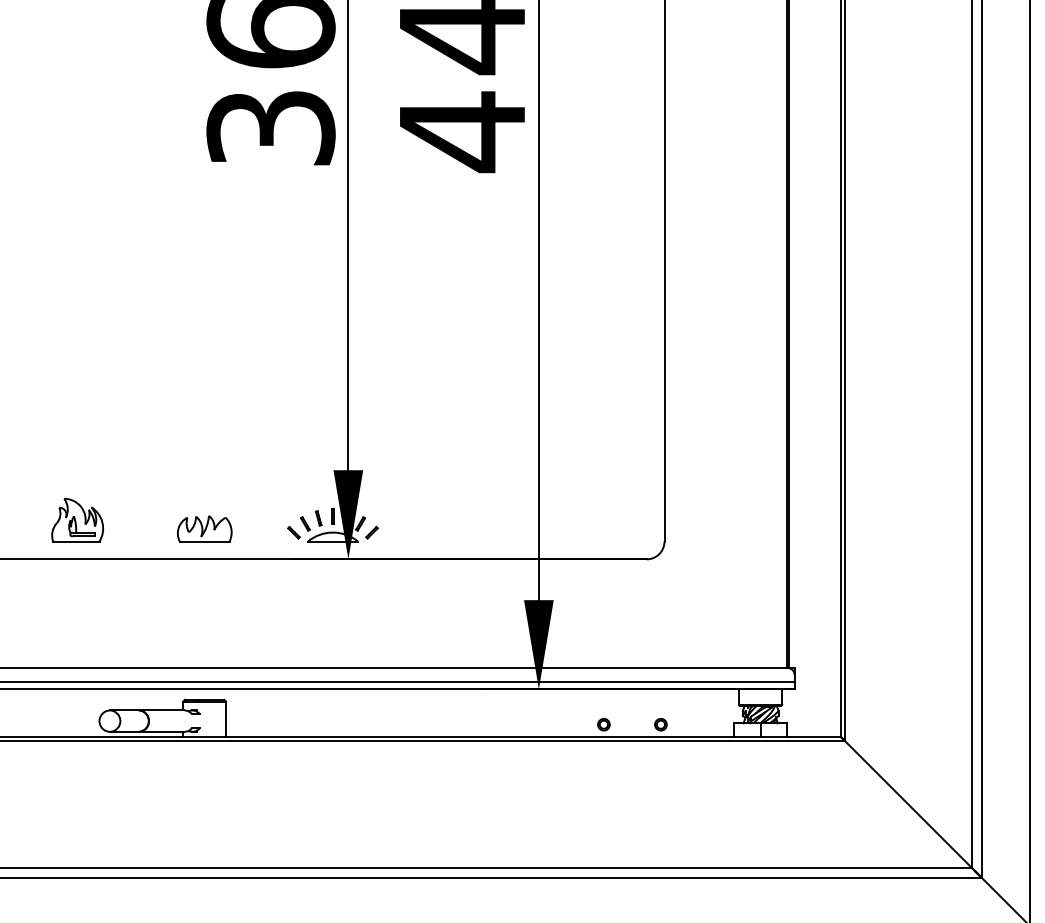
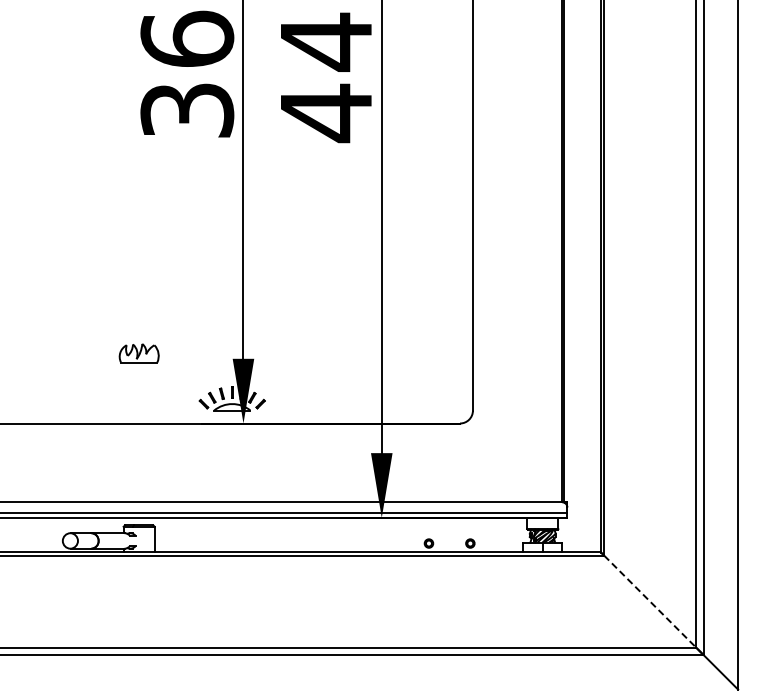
part: (77, 519) -> (46, 394), removed
part: (203, 529) -> (138, 353), moved
line: (909, 805) -> (650, 602), solid -> dashed

